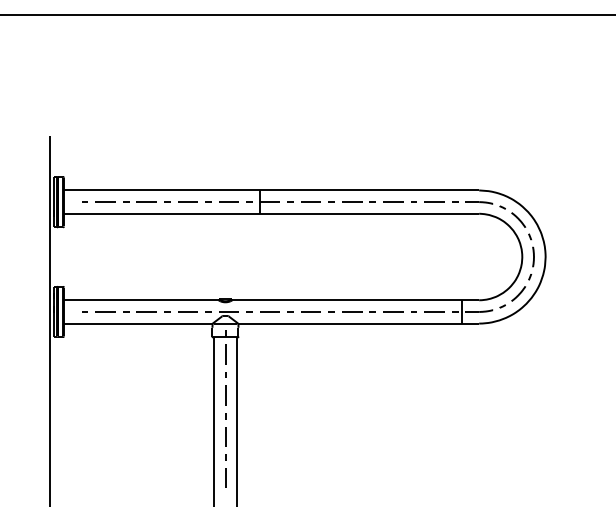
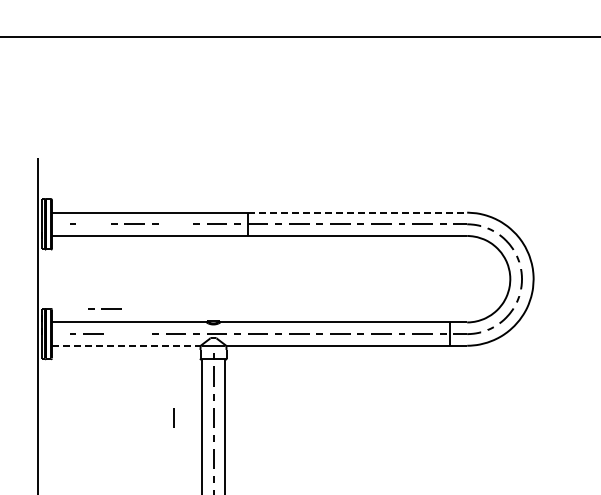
line: (369, 190) -> (357, 212), solid -> dashed
line: (105, 201) -> (93, 223), removed
line: (187, 201) -> (175, 223), removed
line: (139, 311) -> (104, 308), moved
line: (138, 323) -> (126, 345), solid -> dashed
line: (185, 395) -> (173, 417), added

